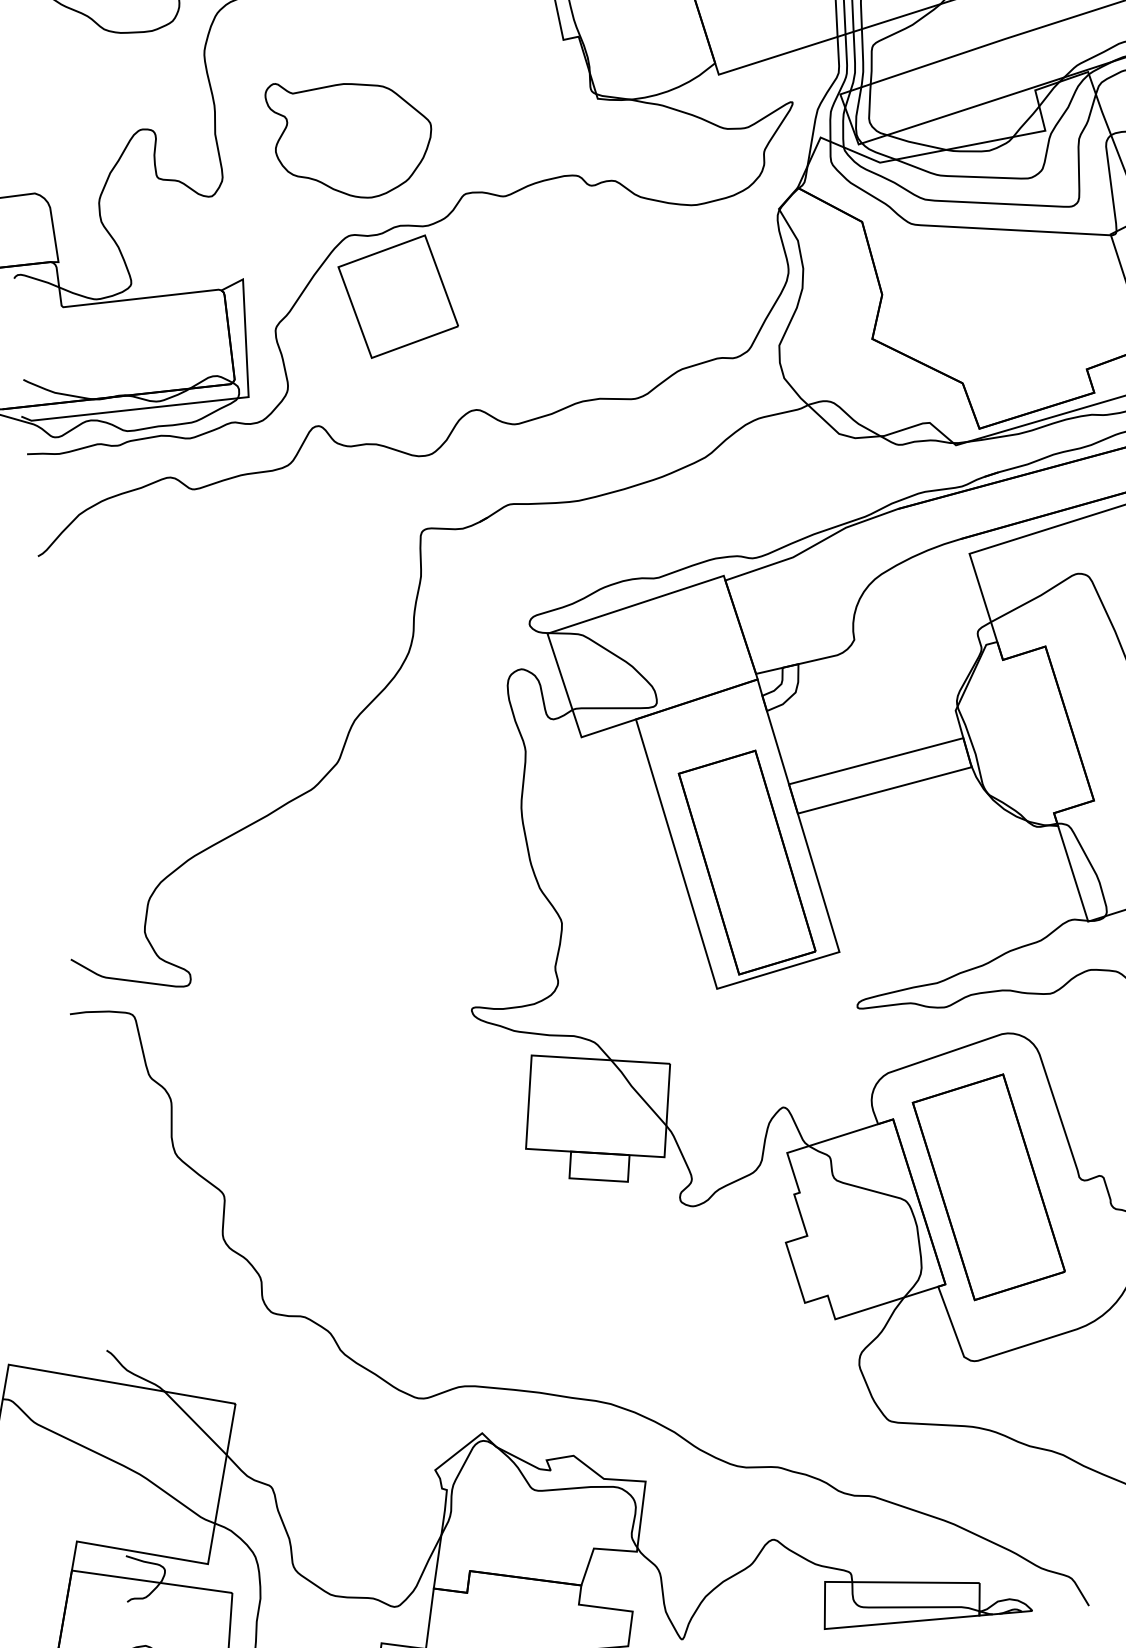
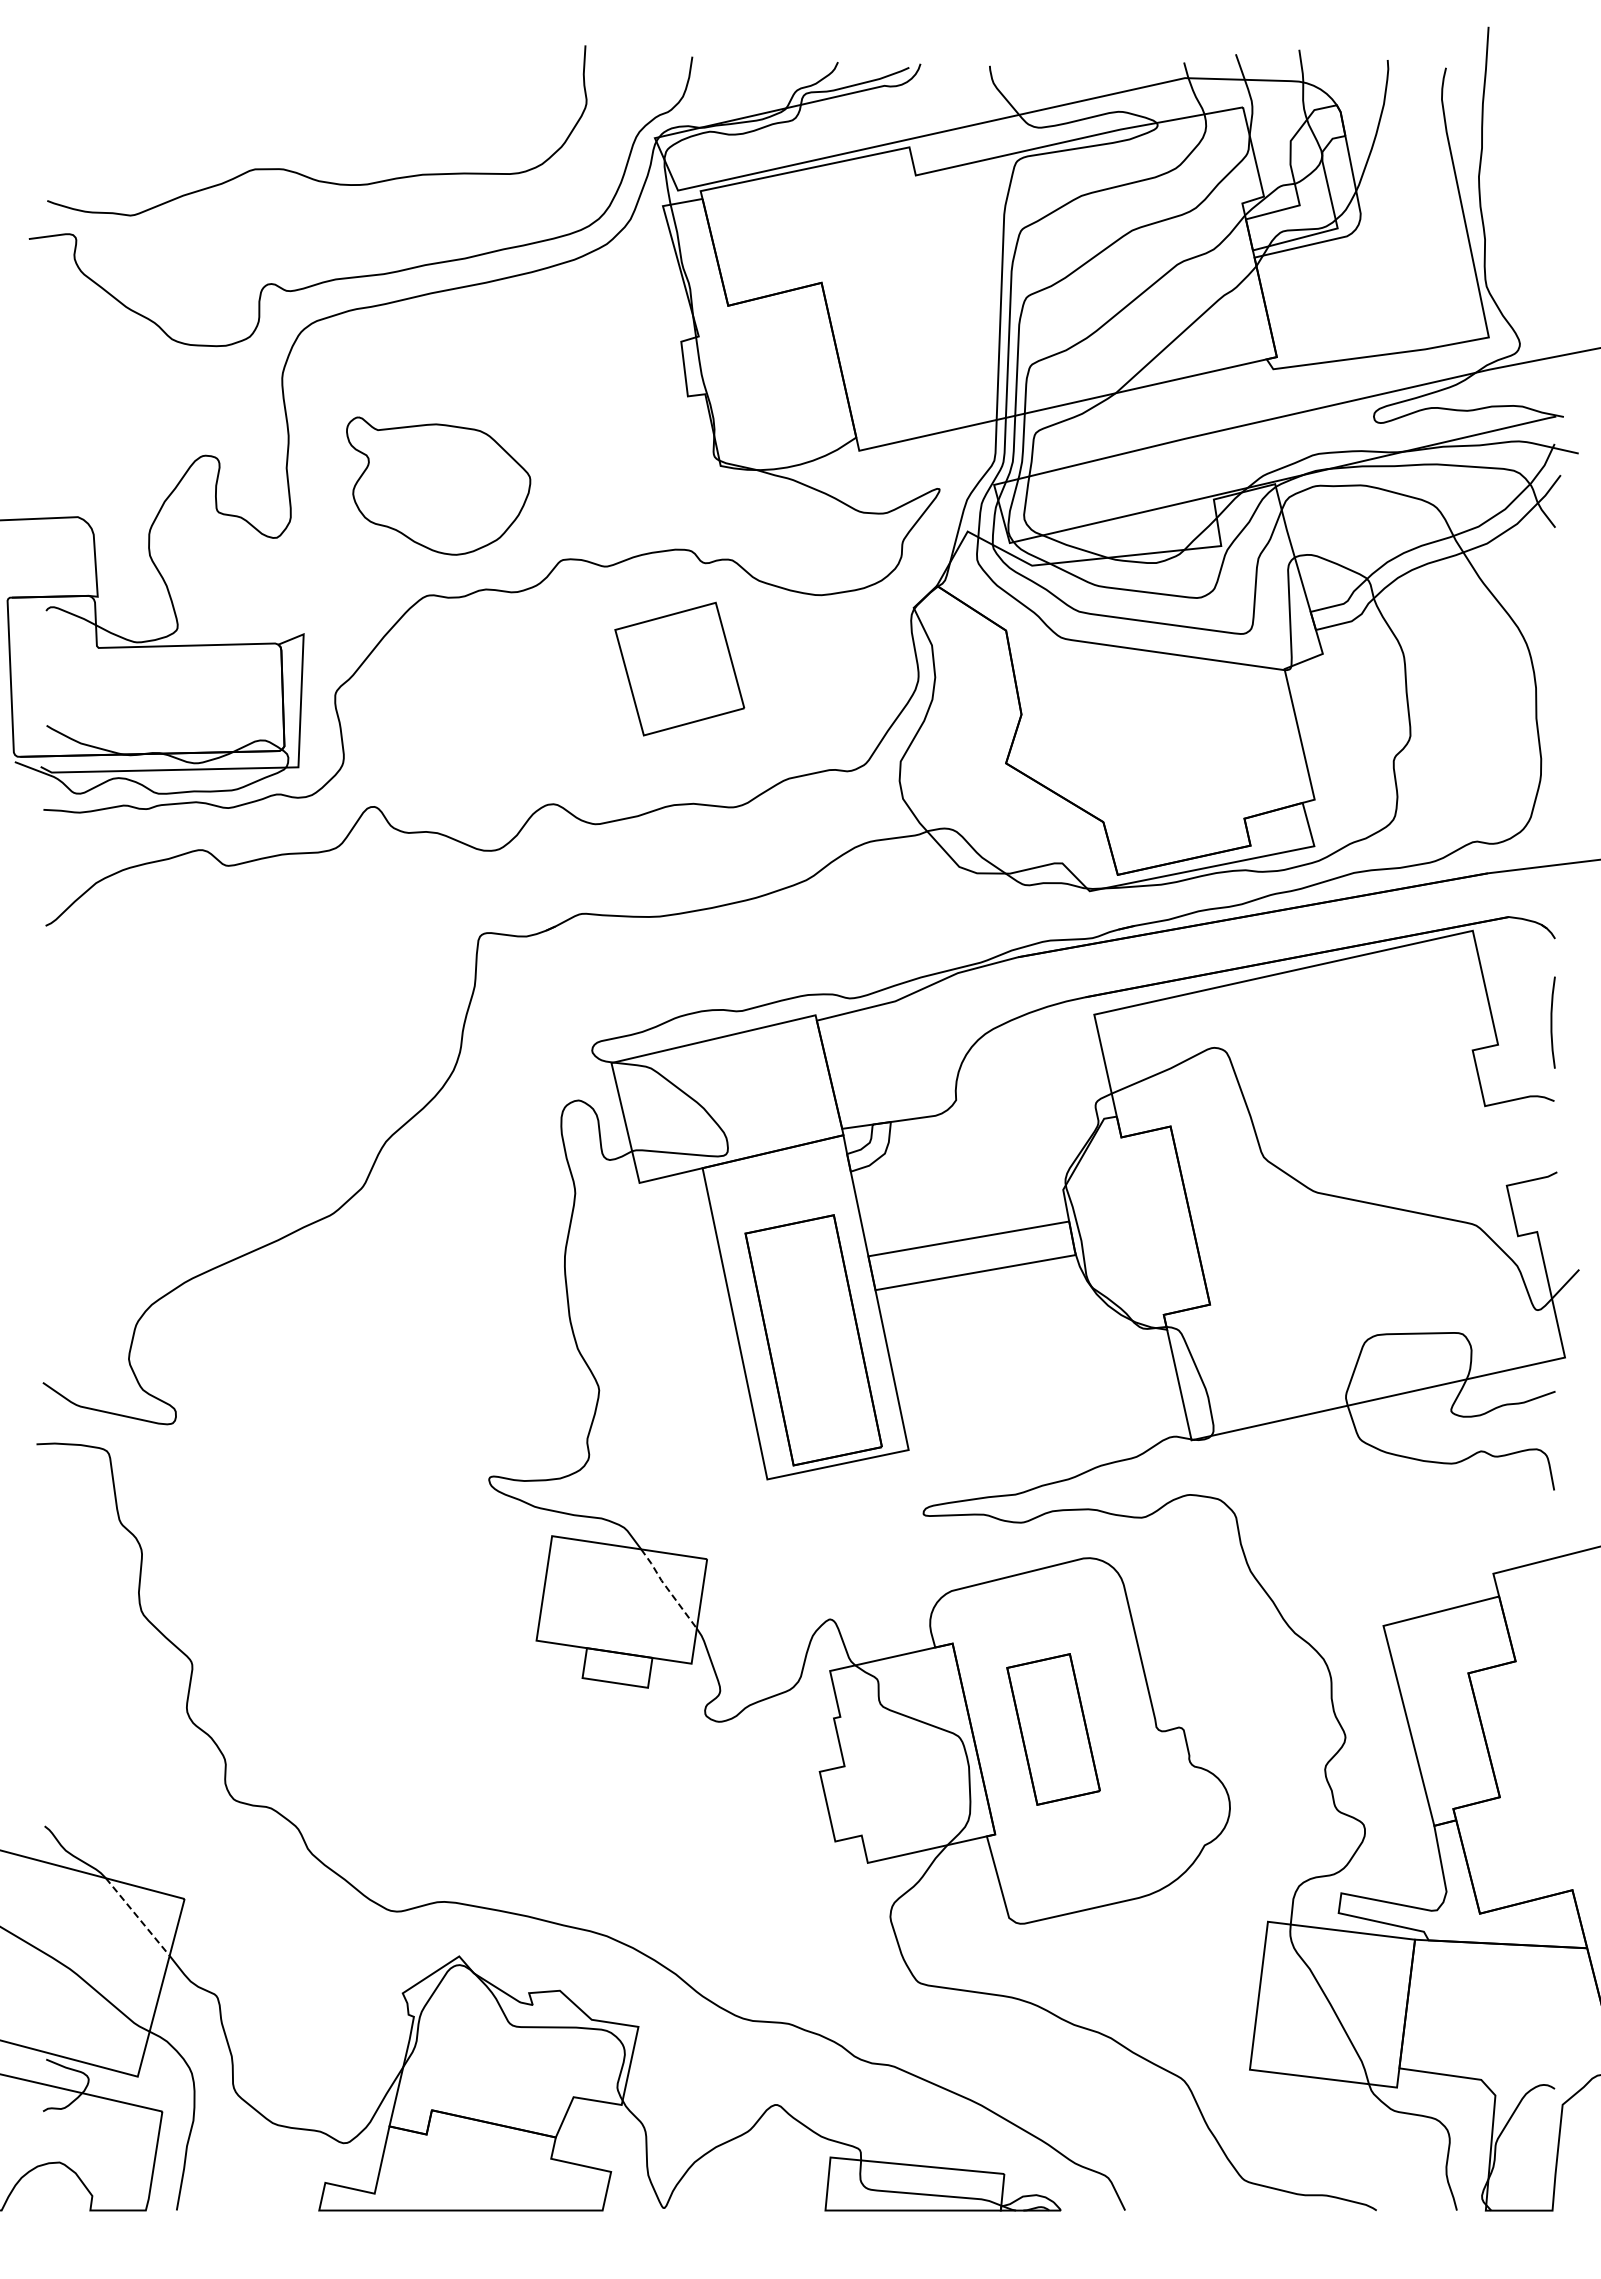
part: (398, 296) -> (679, 668), moved
line: (637, 1092) -> (667, 1588), solid -> dashed
part: (988, 1187) -> (1053, 1729), size x0.6
line: (196, 1423) -> (138, 1917), solid -> dashed

